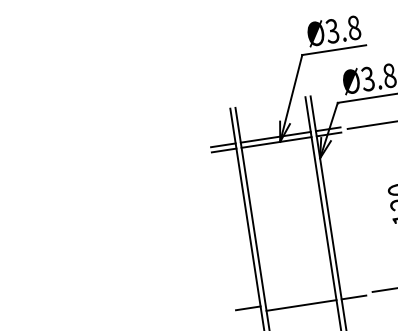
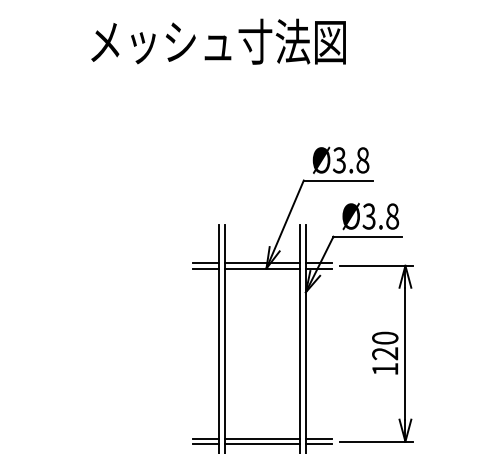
line: (352, 292) -> (318, 438), added
line: (300, 300) -> (262, 438), added
line: (248, 313) -> (205, 444), added

